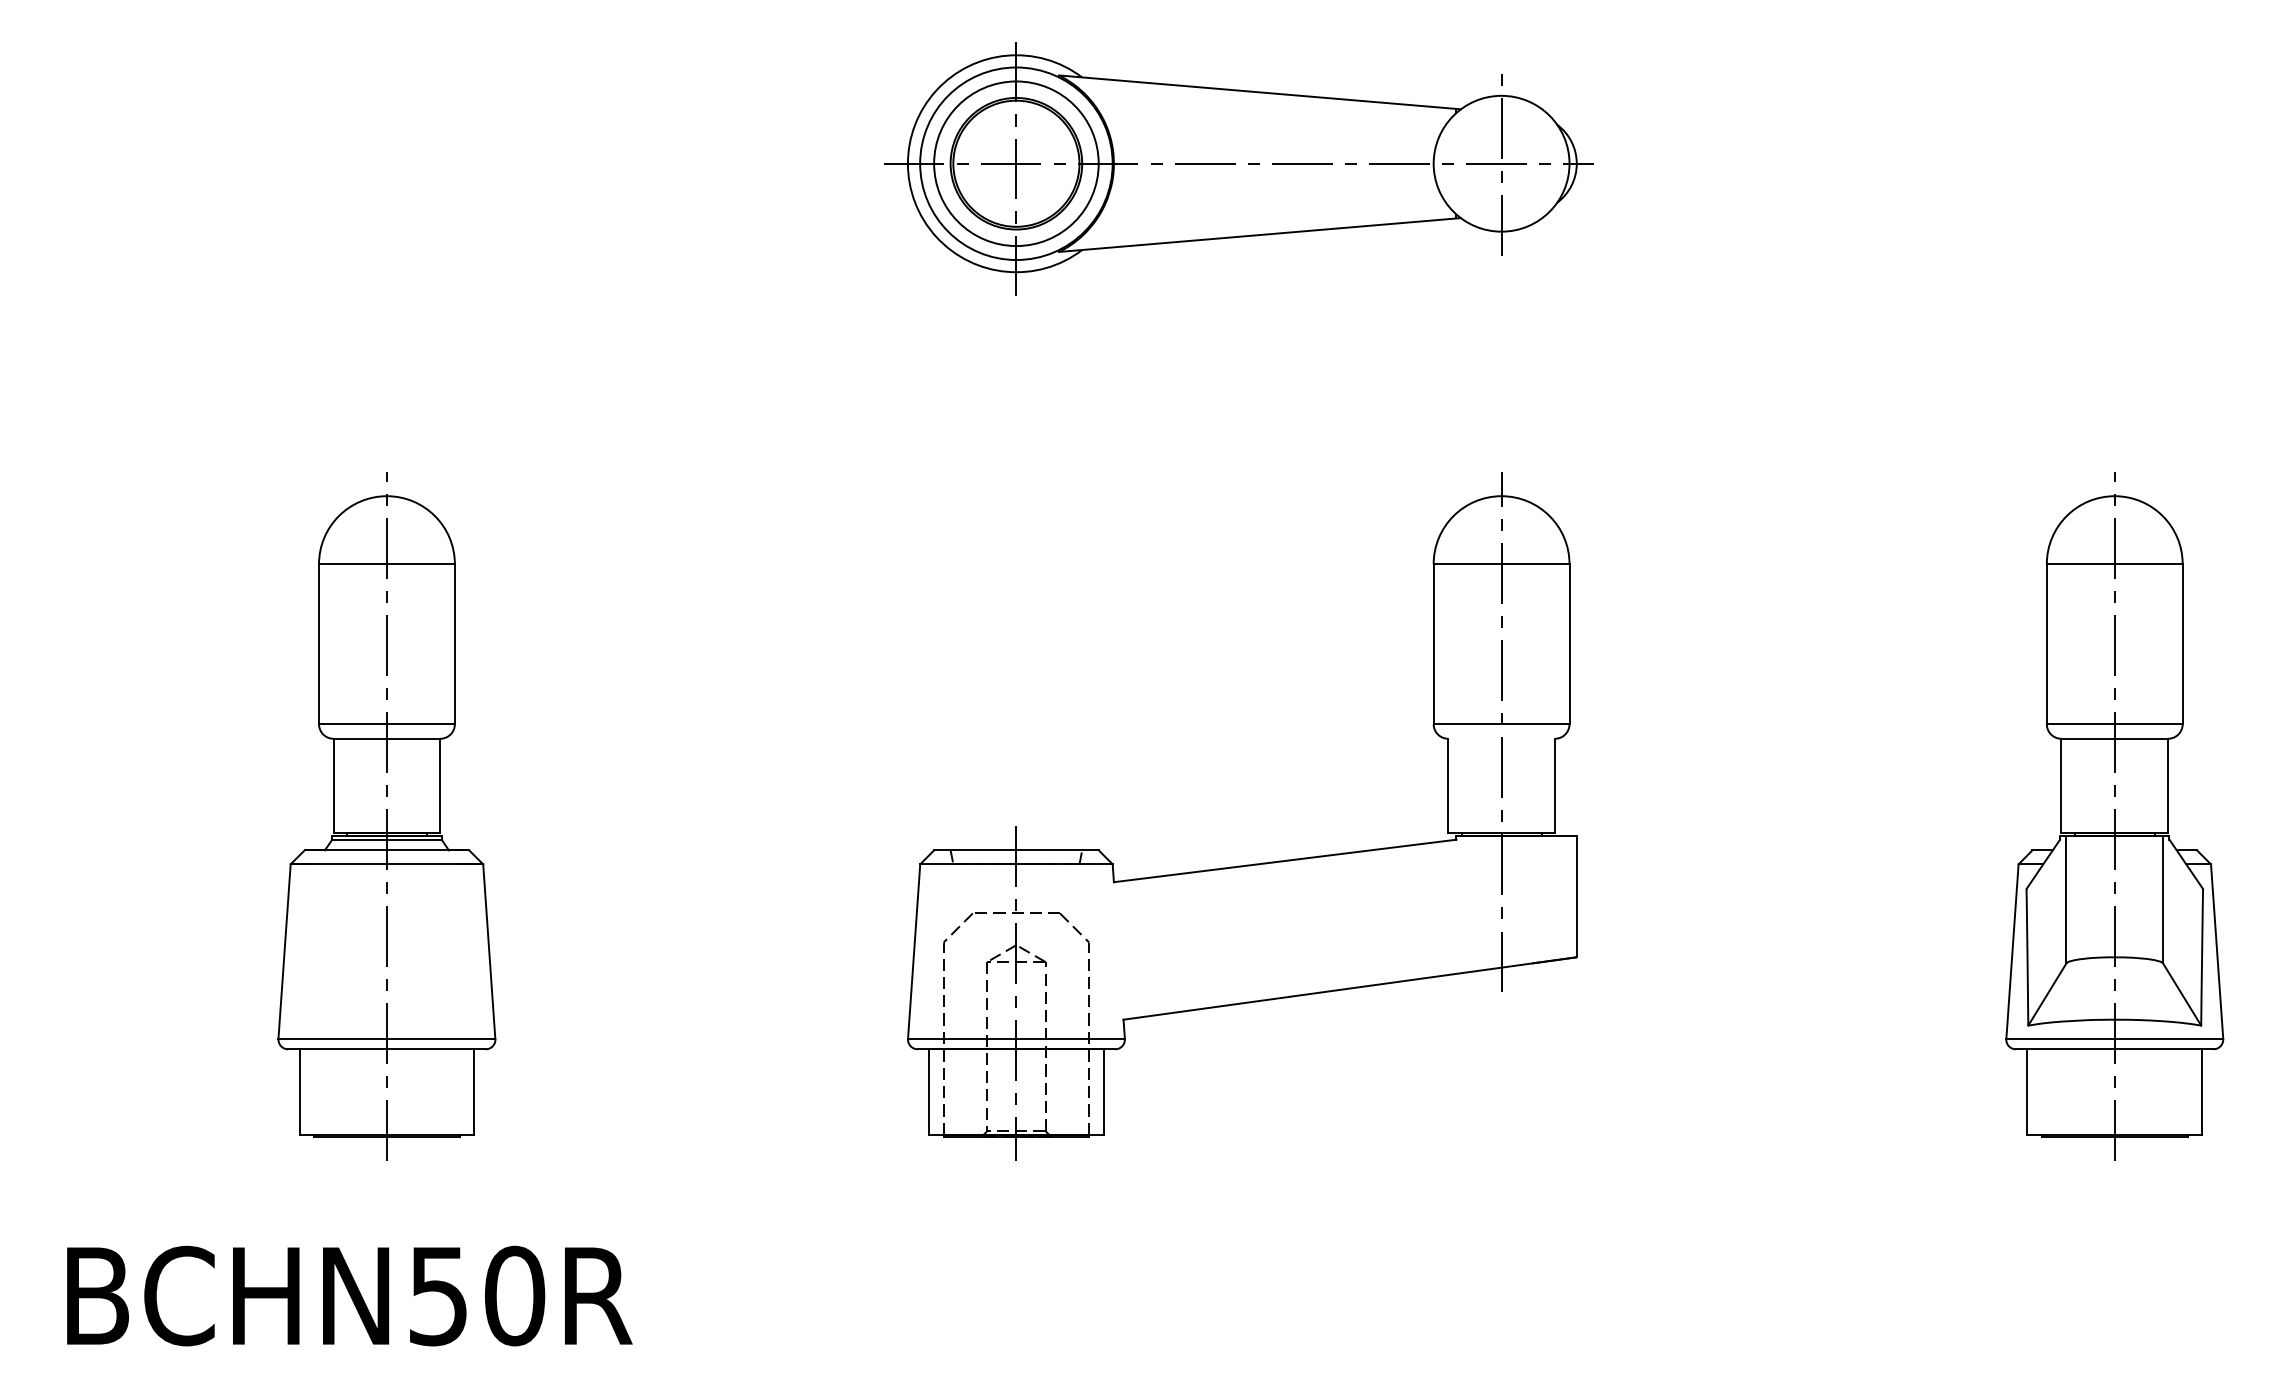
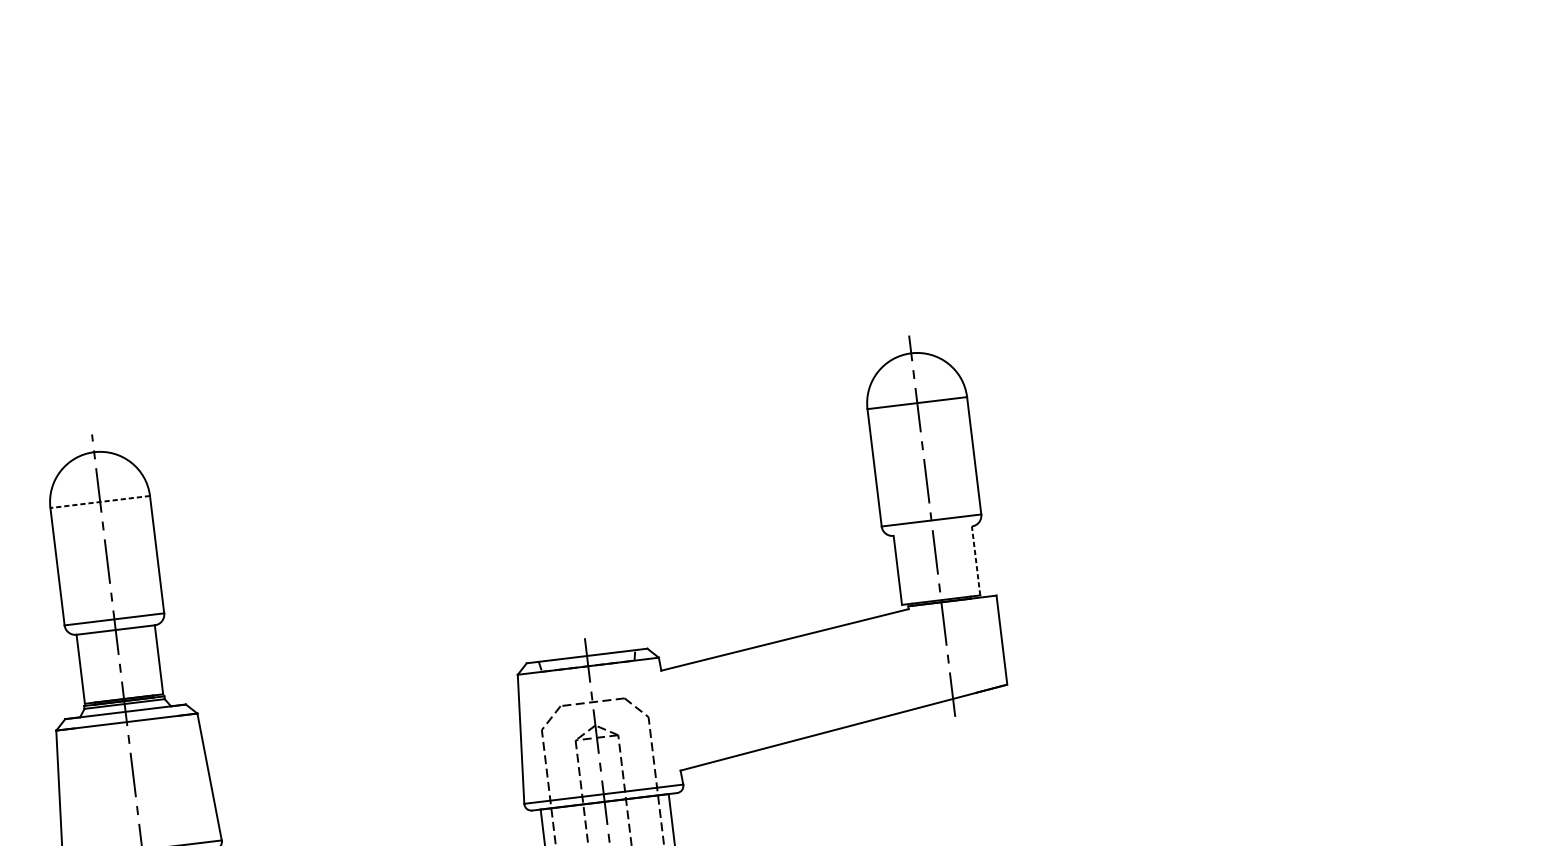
part: (1238, 168) -> (689, 136), removed
line: (386, 564) -> (99, 502), solid -> dashed
line: (1554, 785) -> (975, 560), solid -> dashed
part: (2114, 816) -> (1388, 533), removed

